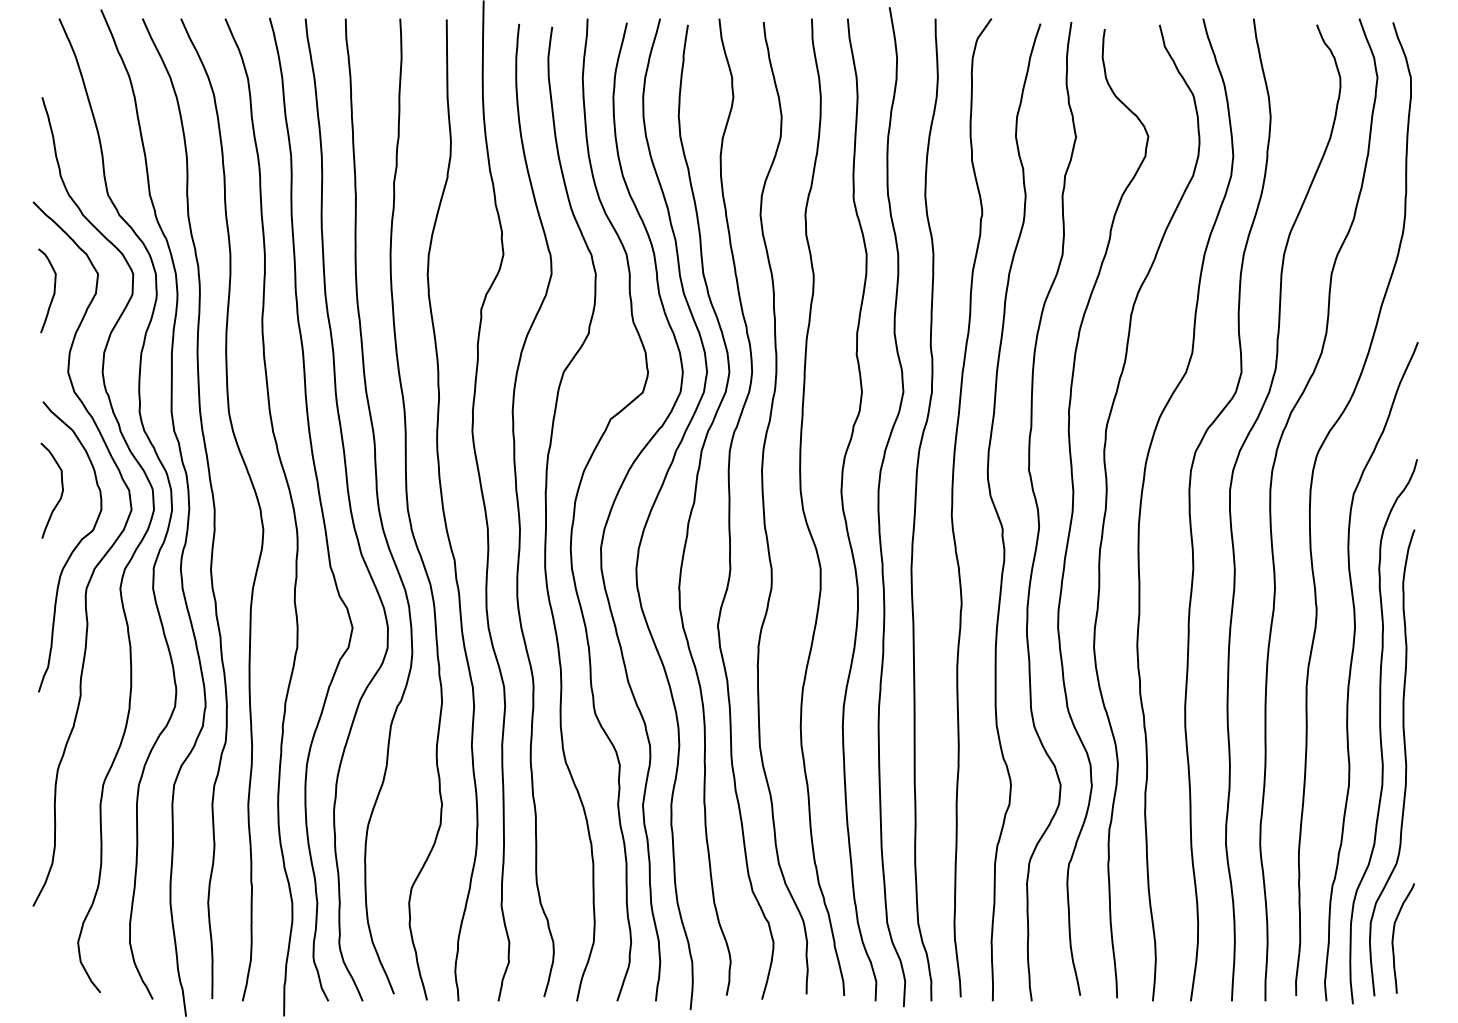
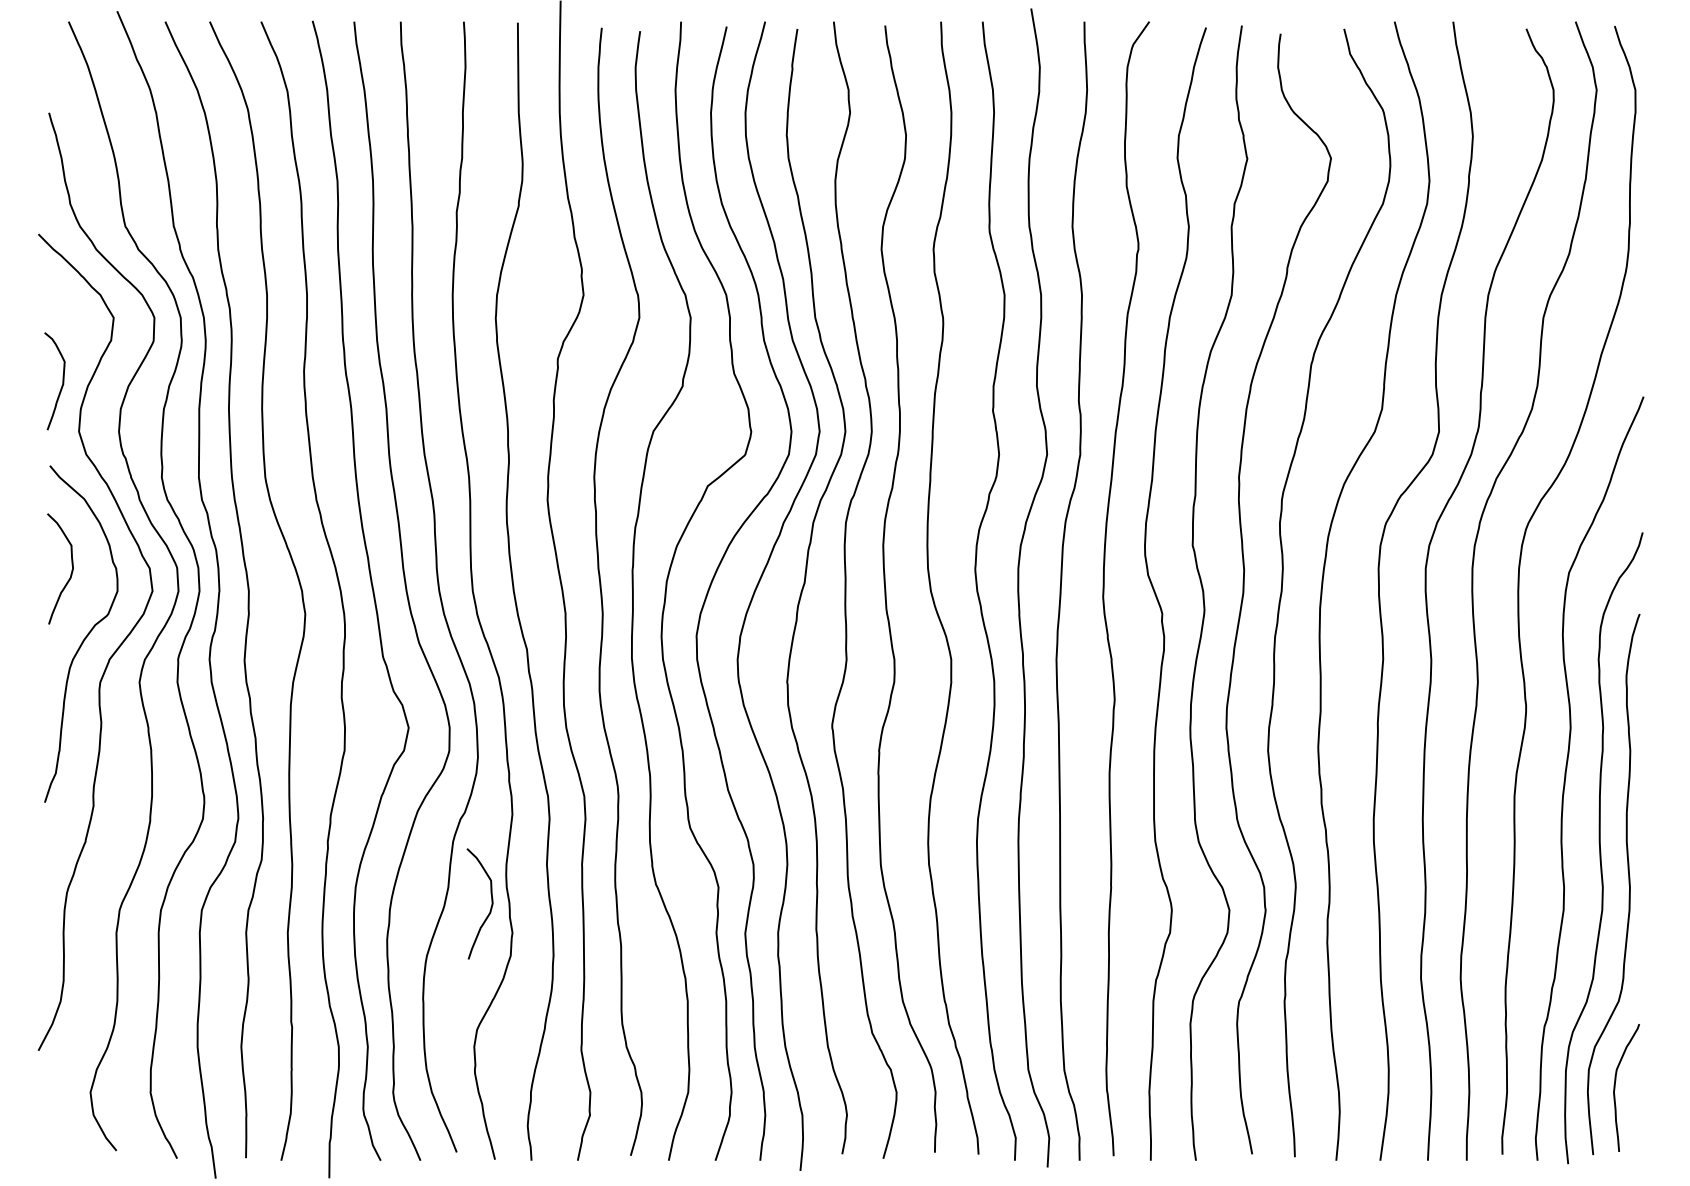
curve: (53, 290) -> (62, 380), moved
curve: (423, 780) -> (490, 904), added

